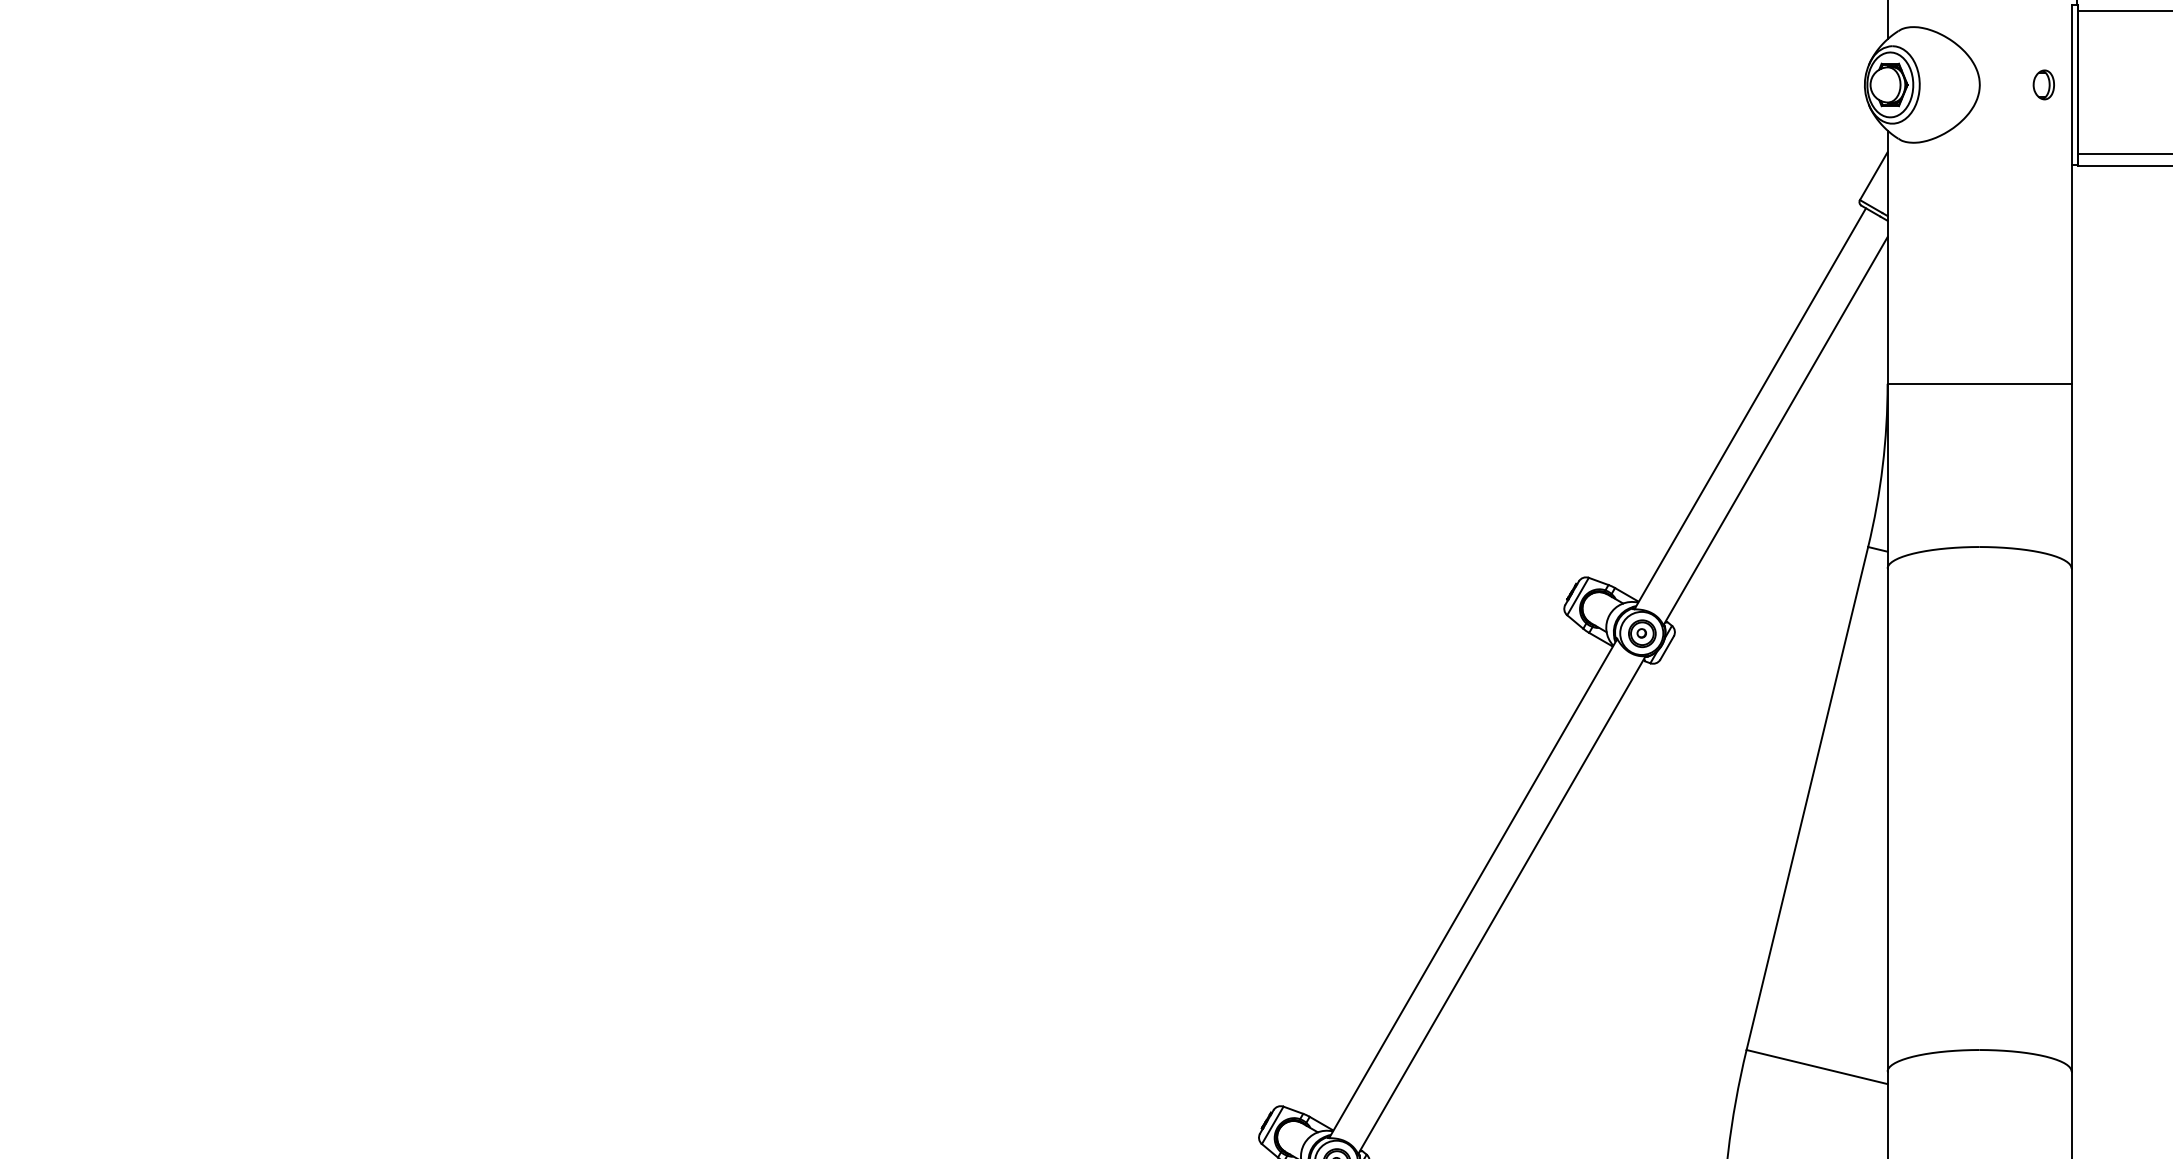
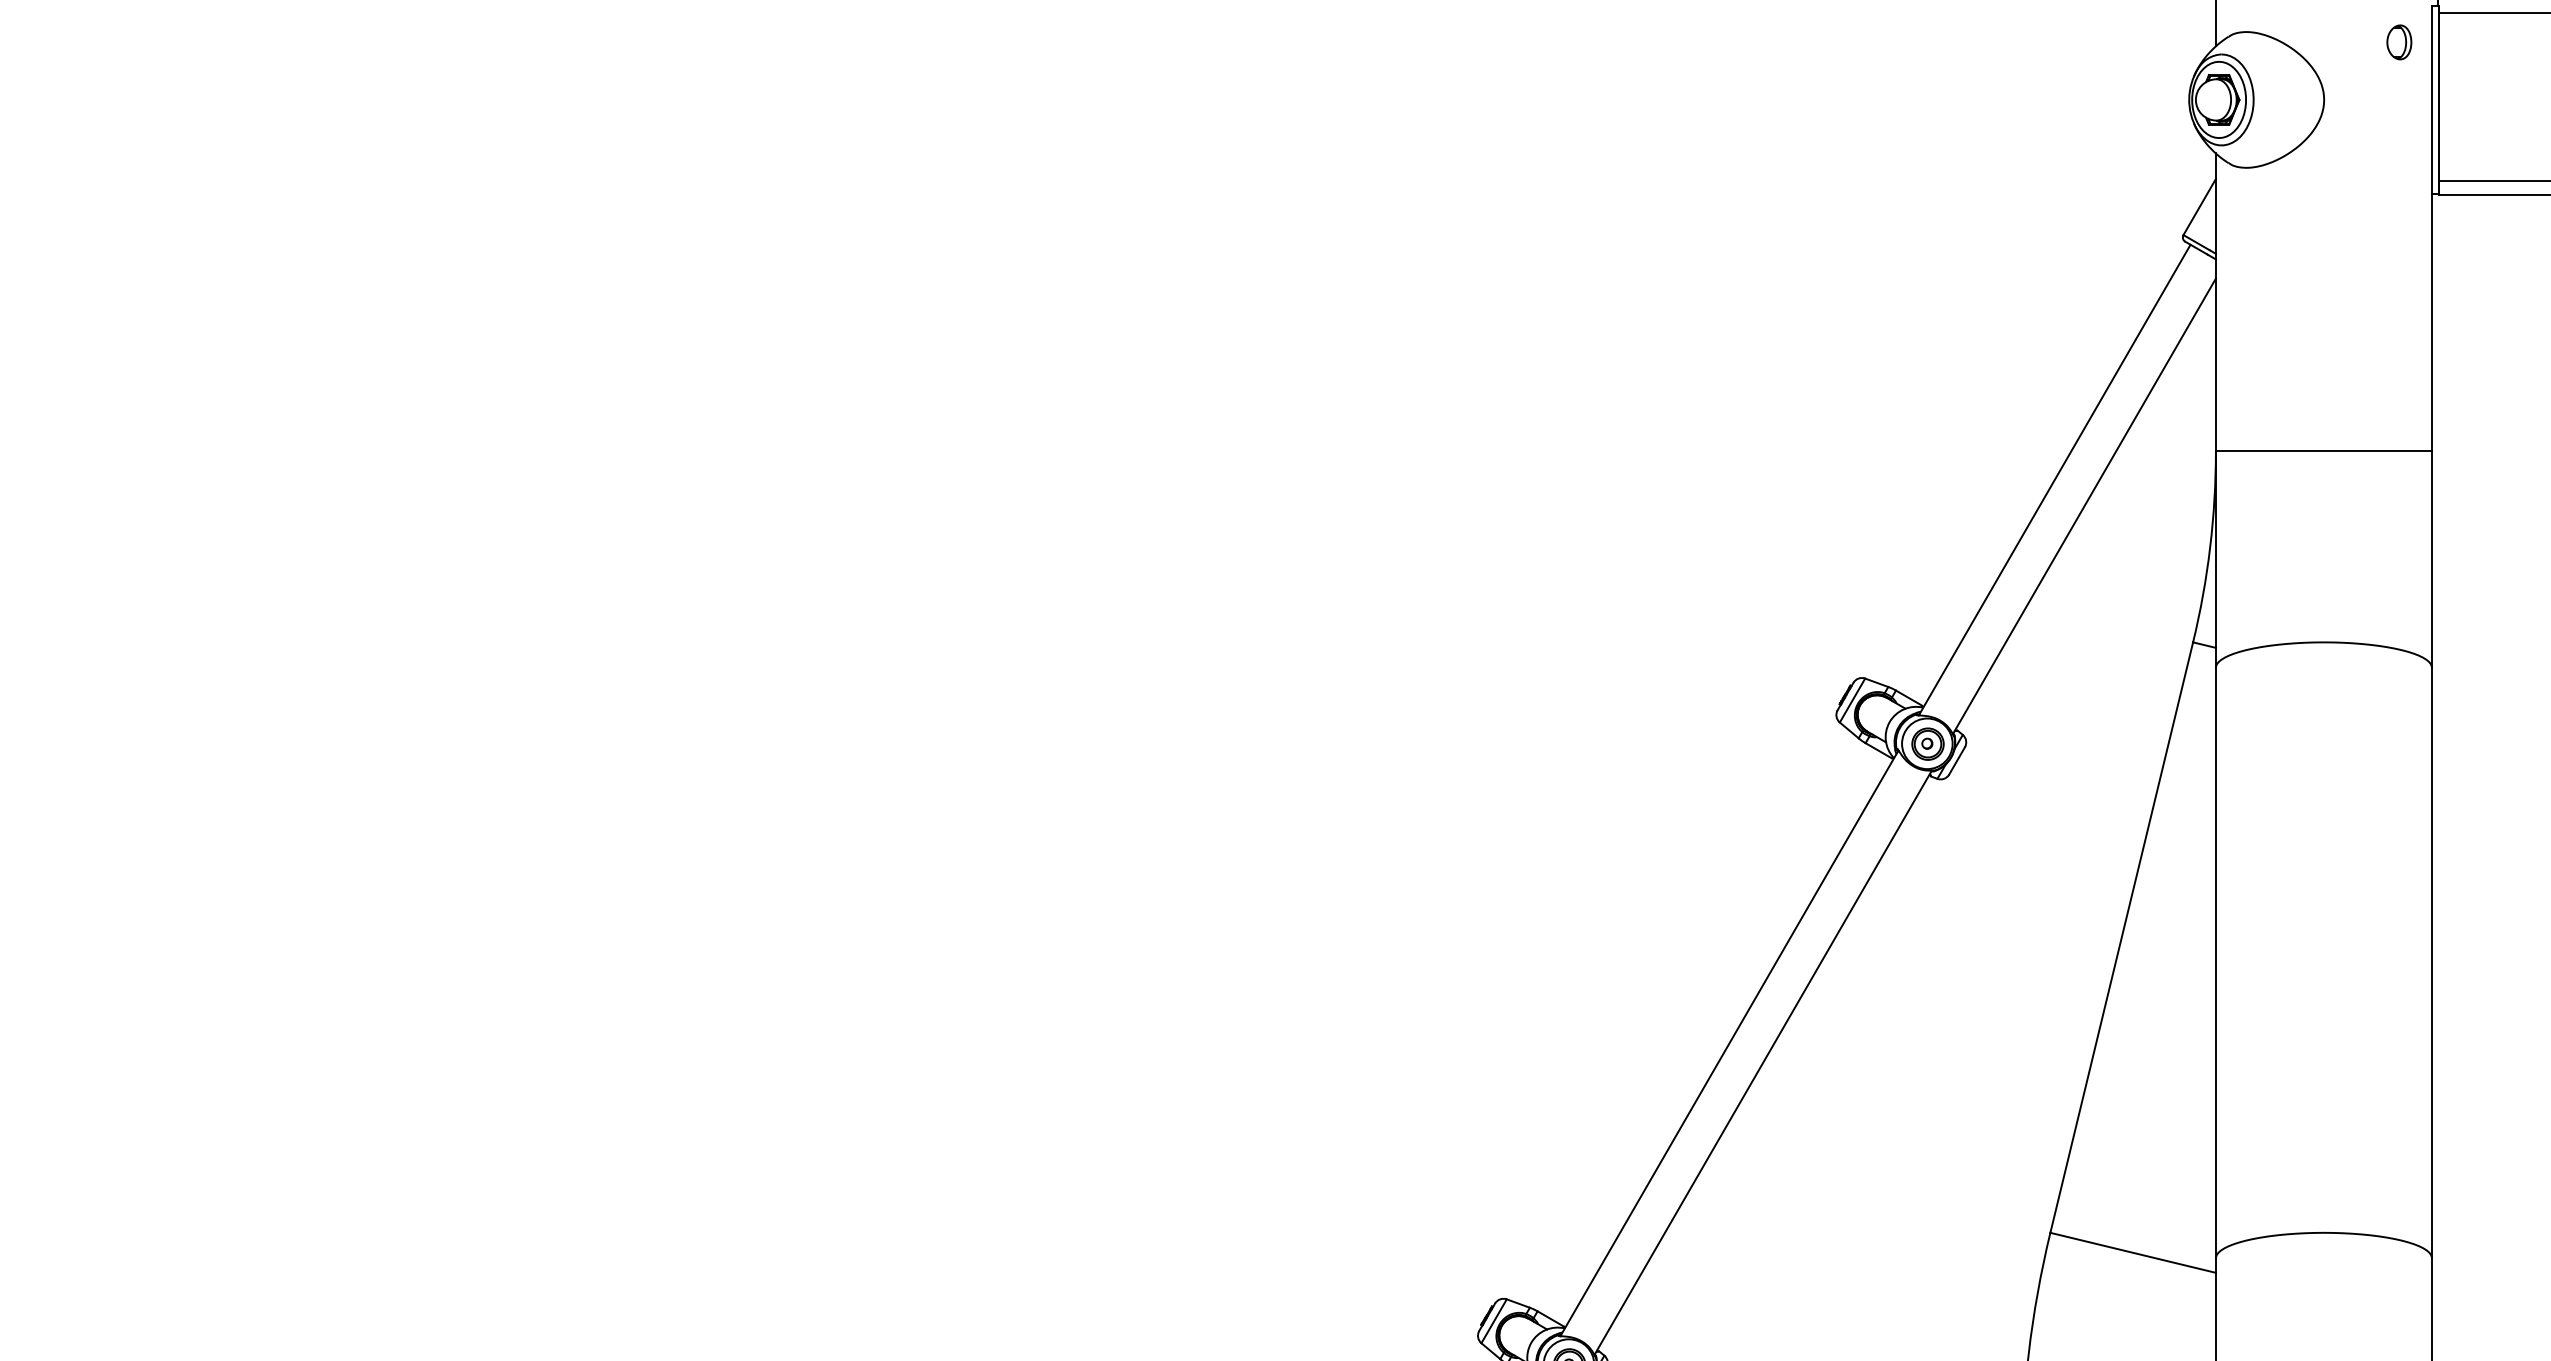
part: (2043, 84) -> (2398, 41), moved

